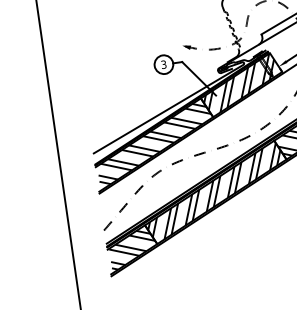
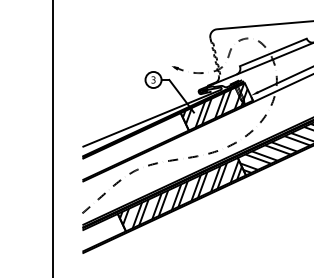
hatch: (154, 143) -> (135, 145), removed
hatch: (132, 248) -> (104, 232), removed

